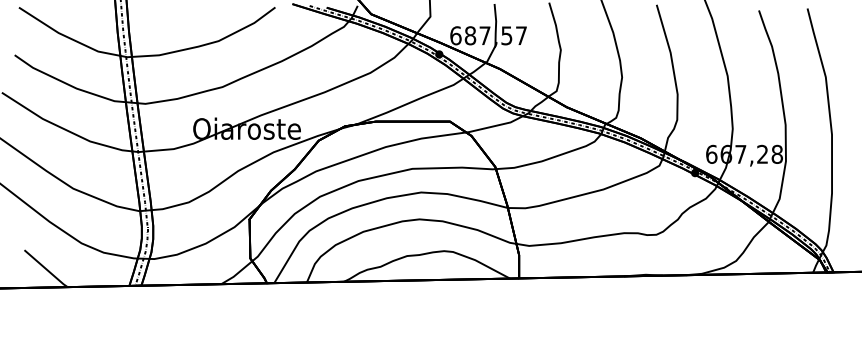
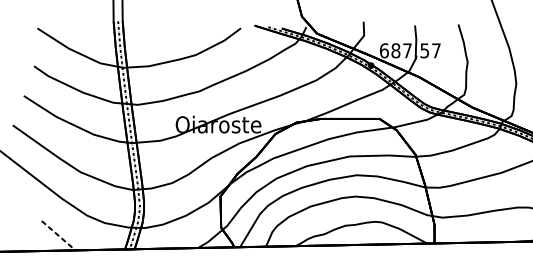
line: (46, 269) -> (59, 236), solid -> dashed

